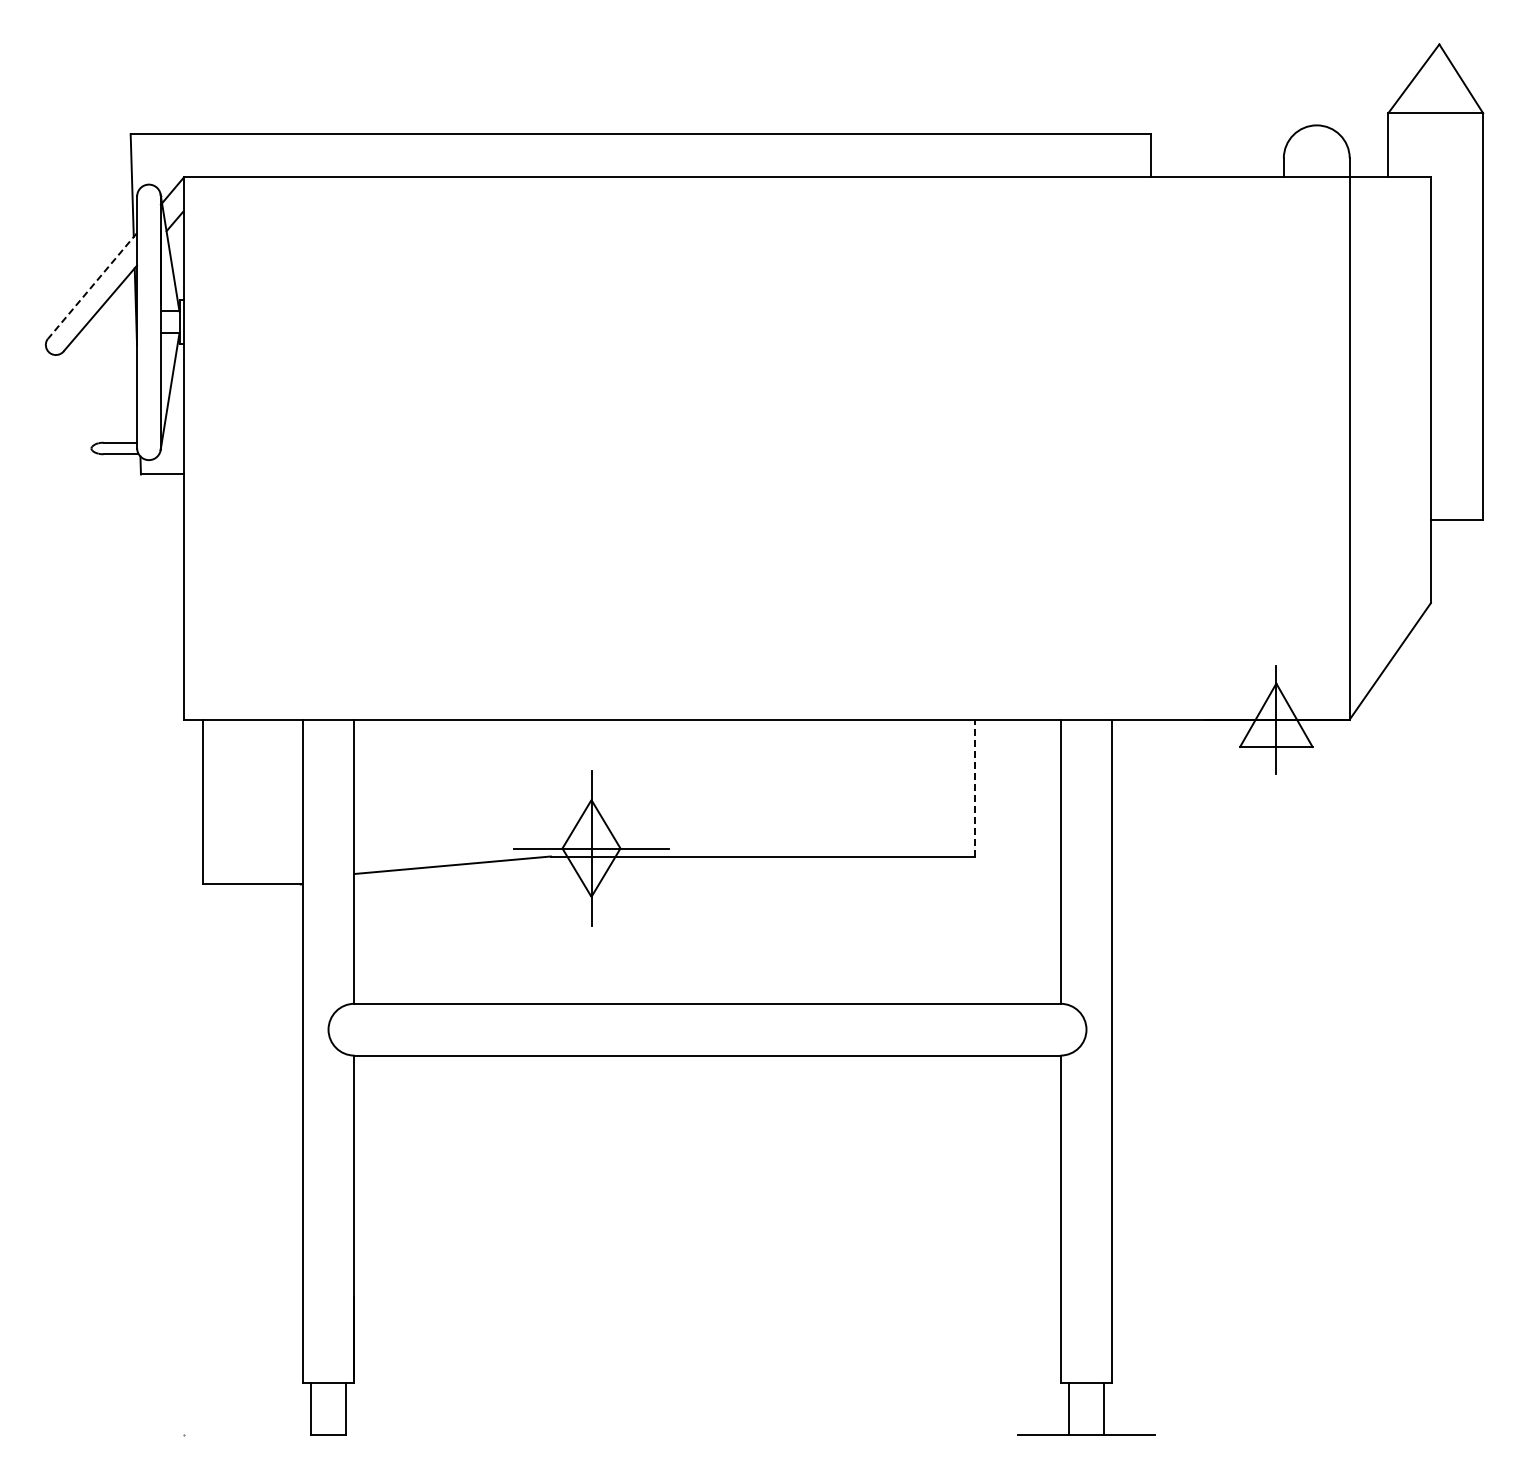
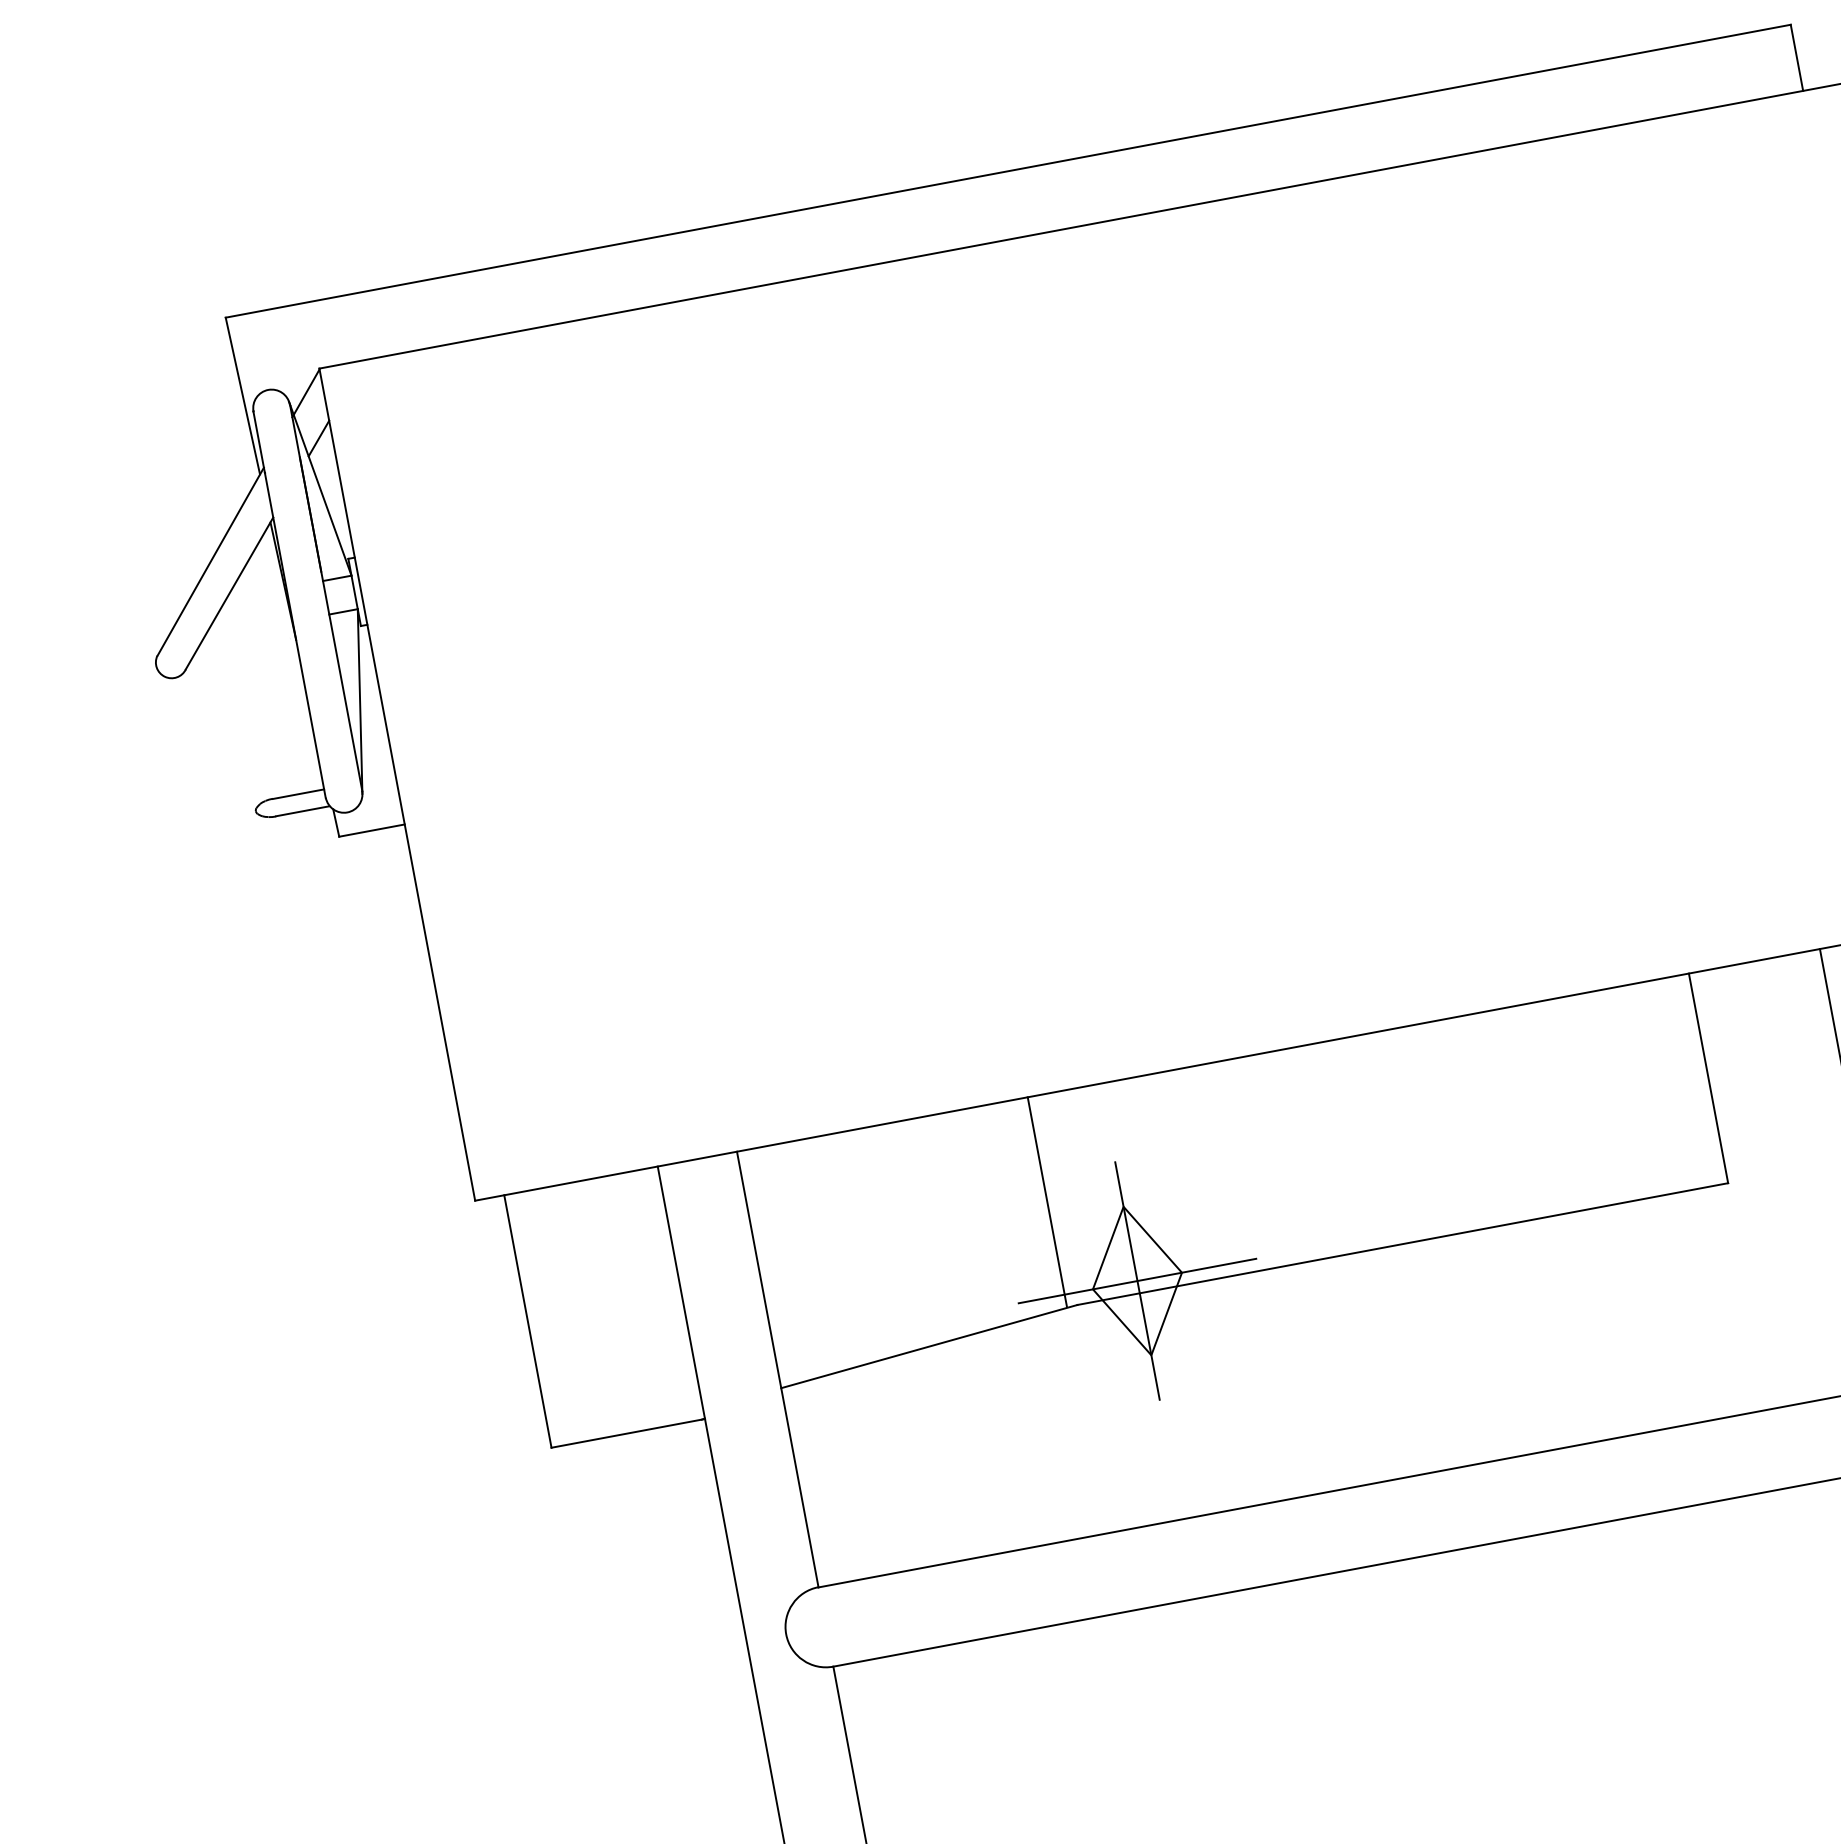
line: (92, 286) -> (210, 562), dashed -> solid
line: (544, 787) -> (1047, 1200), added
line: (975, 787) -> (1708, 1077), dashed -> solid

